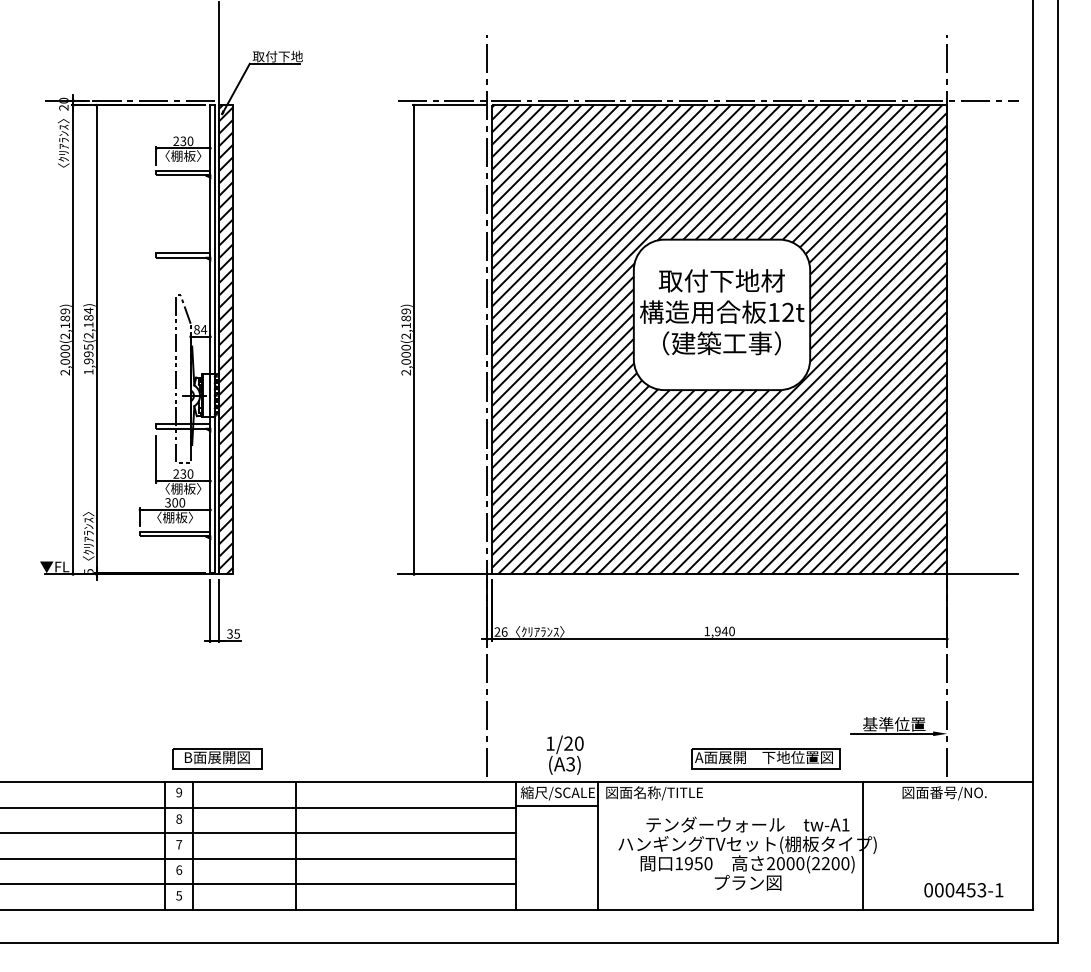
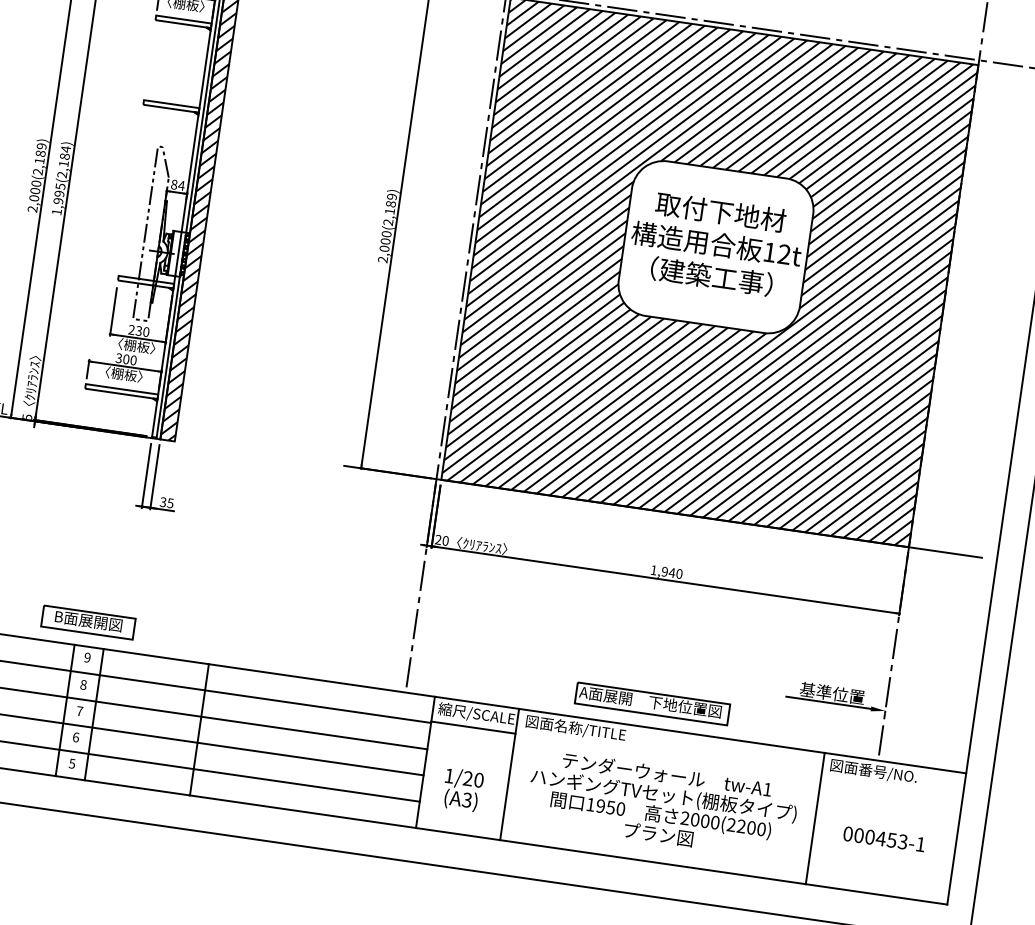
text: (504, 631) -> (445, 540), 26 -> 20
text: (565, 754) -> (463, 789), moved
part: (217, 758) -> (88, 622), moved
part: (765, 758) -> (651, 703), moved
line: (863, 845) -> (815, 818), moved
text: (963, 890) -> (883, 839), moved

